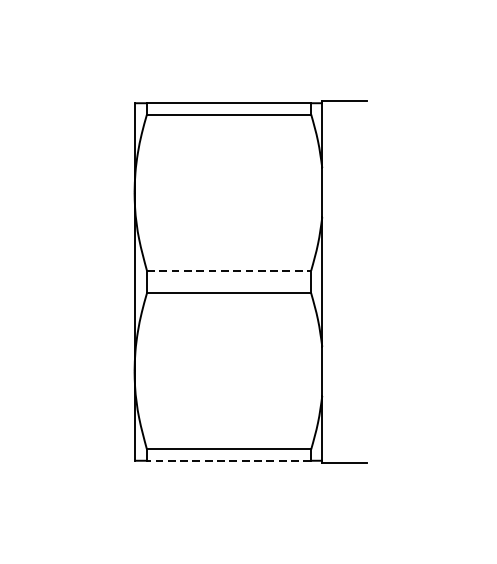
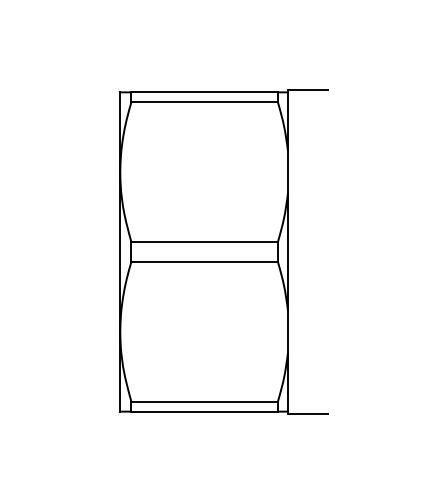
line: (230, 270) -> (205, 241), dashed -> solid
line: (228, 460) -> (204, 411), dashed -> solid

